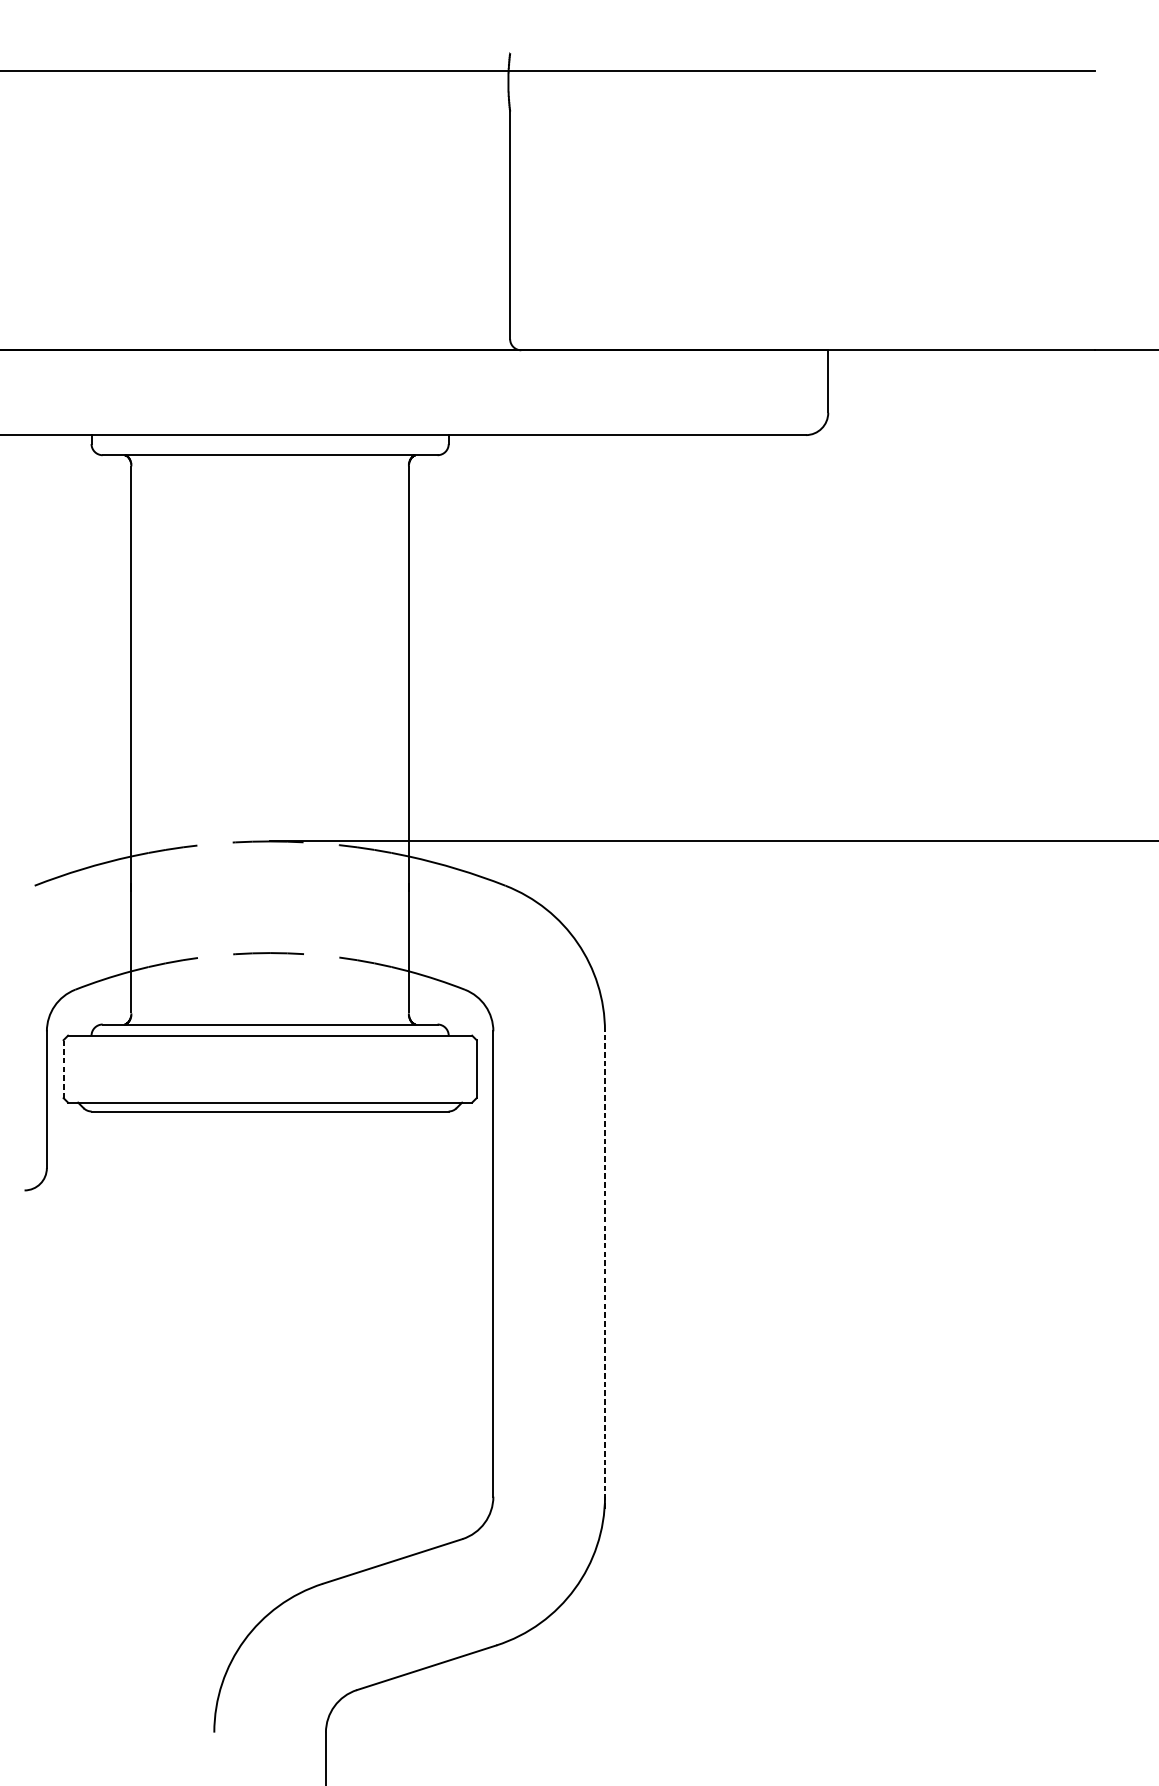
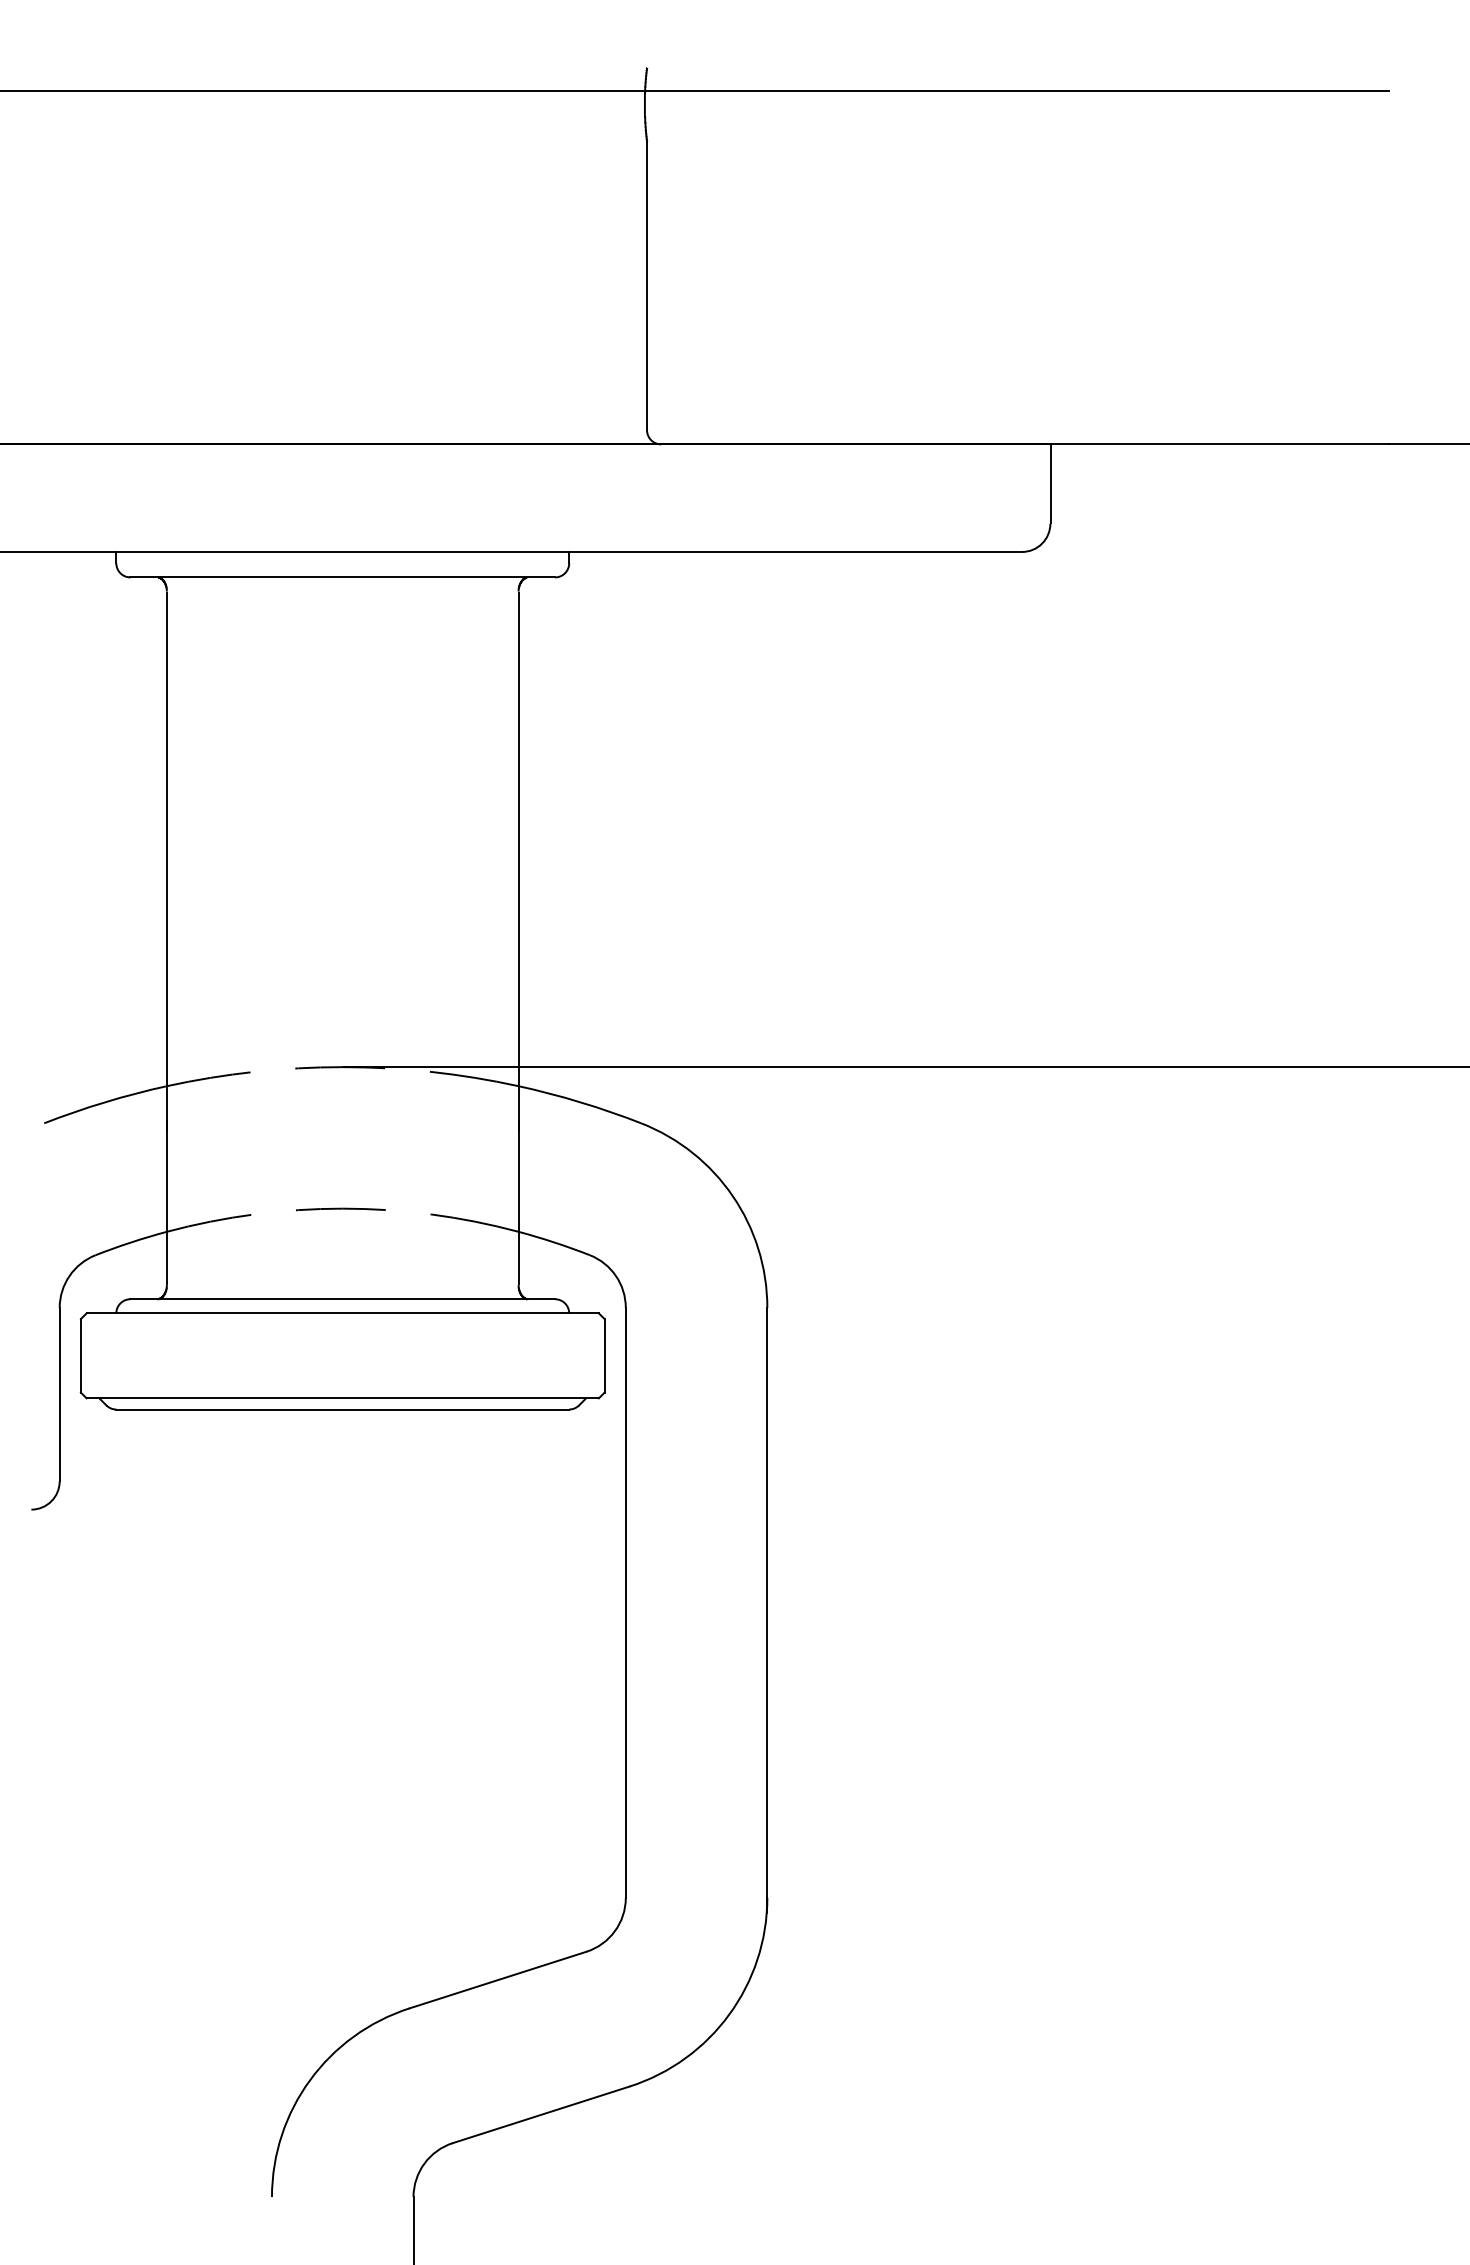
line: (63, 1068) -> (80, 1355), dashed -> solid
line: (605, 1269) -> (767, 1610), dashed -> solid

